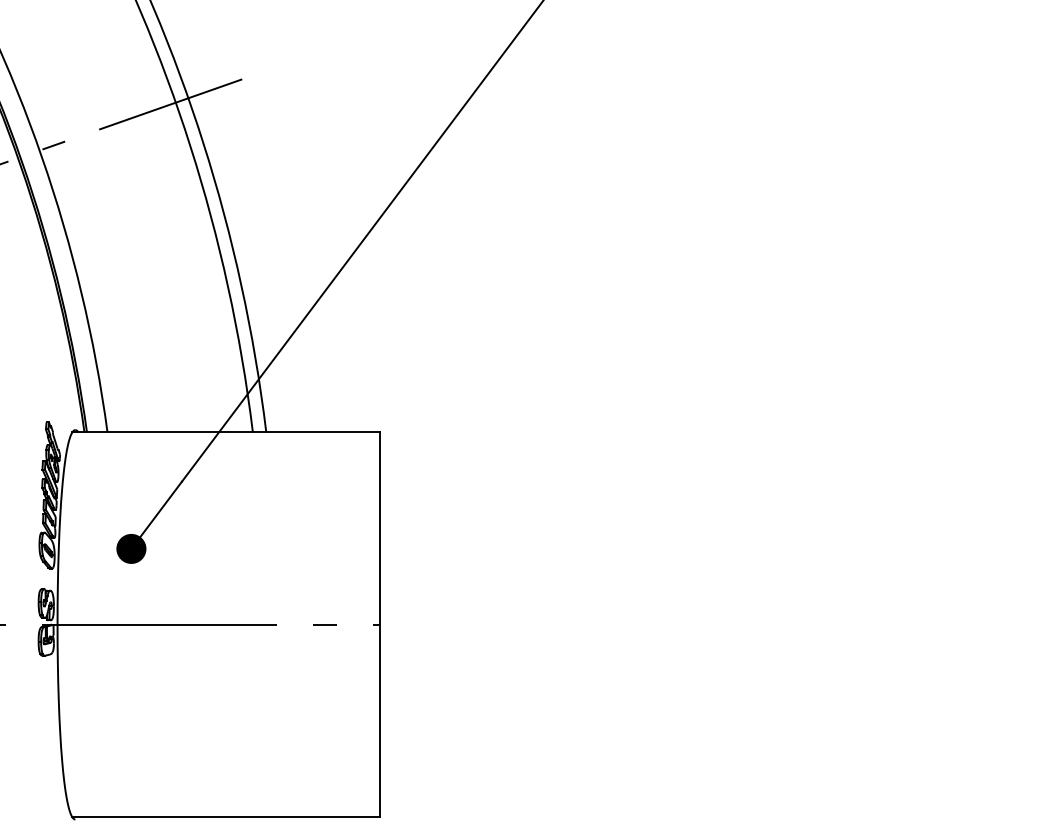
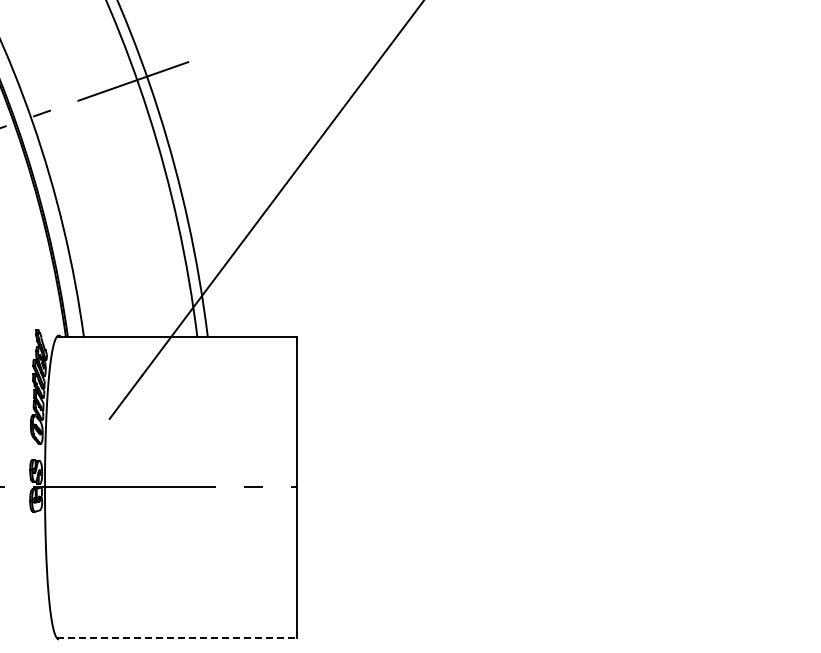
fill: (131, 549) -> (102, 428), removed
line: (227, 817) -> (177, 637), solid -> dashed

